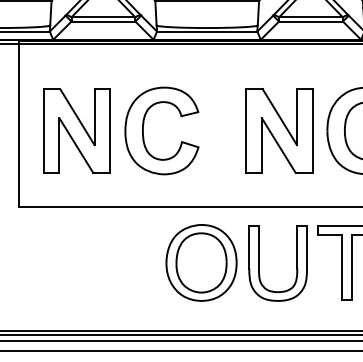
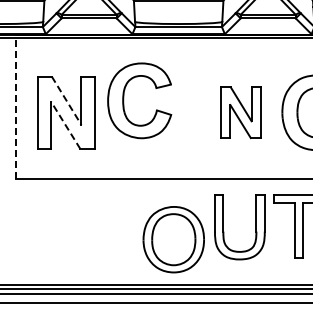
line: (77, 117) -> (66, 101), solid -> dashed
line: (19, 124) -> (16, 107), solid -> dashed
part: (144, 130) -> (124, 100), moved
part: (278, 130) -> (240, 112), size x0.7
line: (76, 145) -> (65, 125), solid -> dashed
part: (201, 262) -> (173, 239), moved

